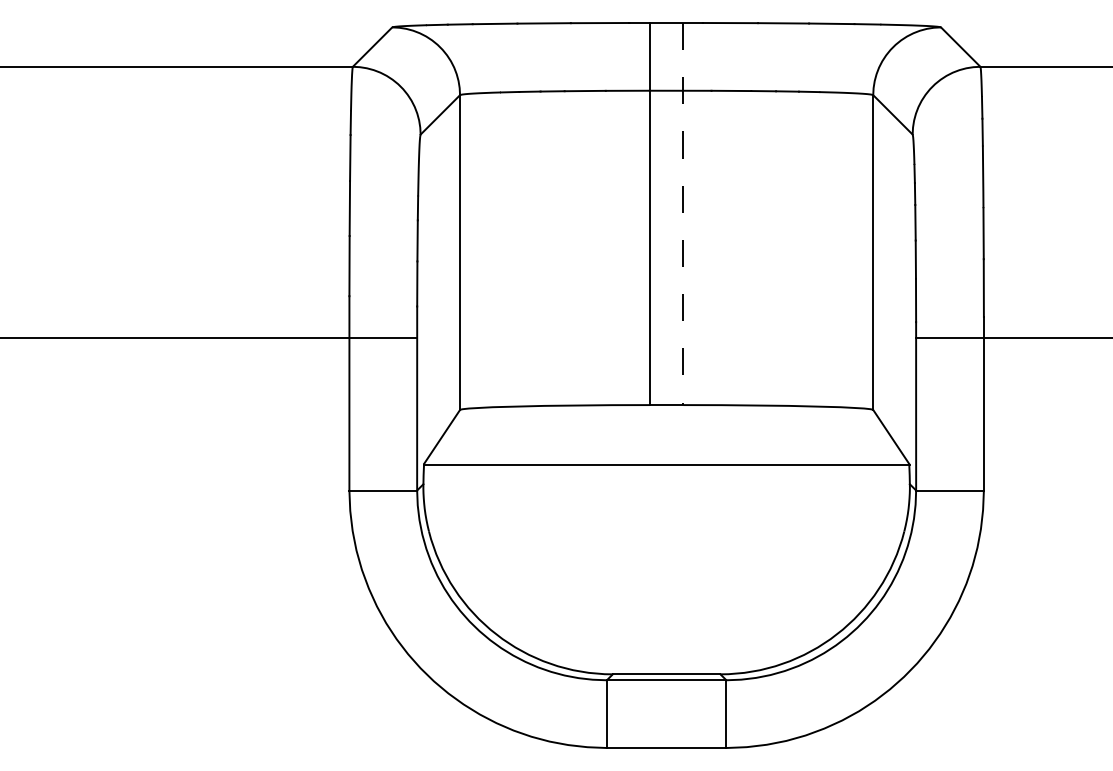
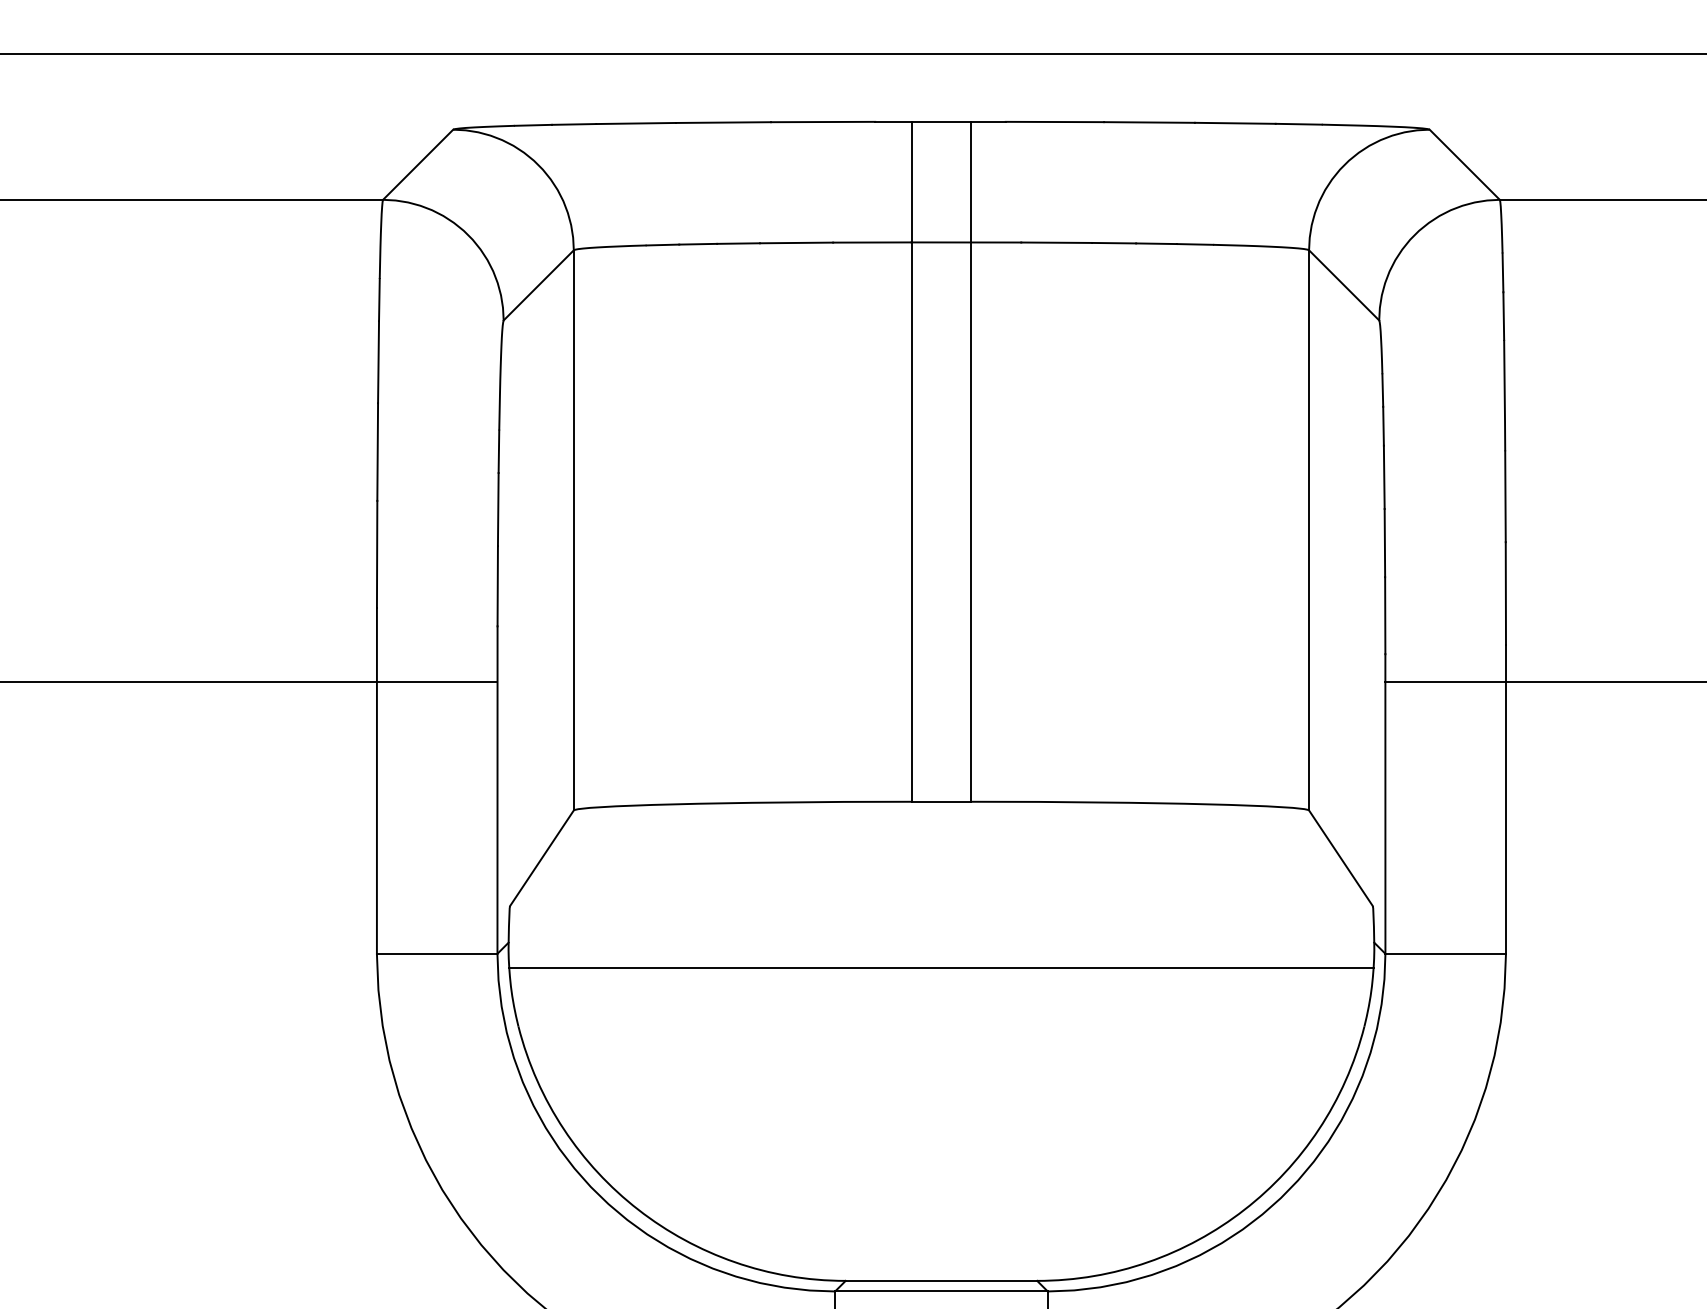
line: (683, 214) -> (971, 462), dashed -> solid
line: (666, 464) -> (941, 968), moved

